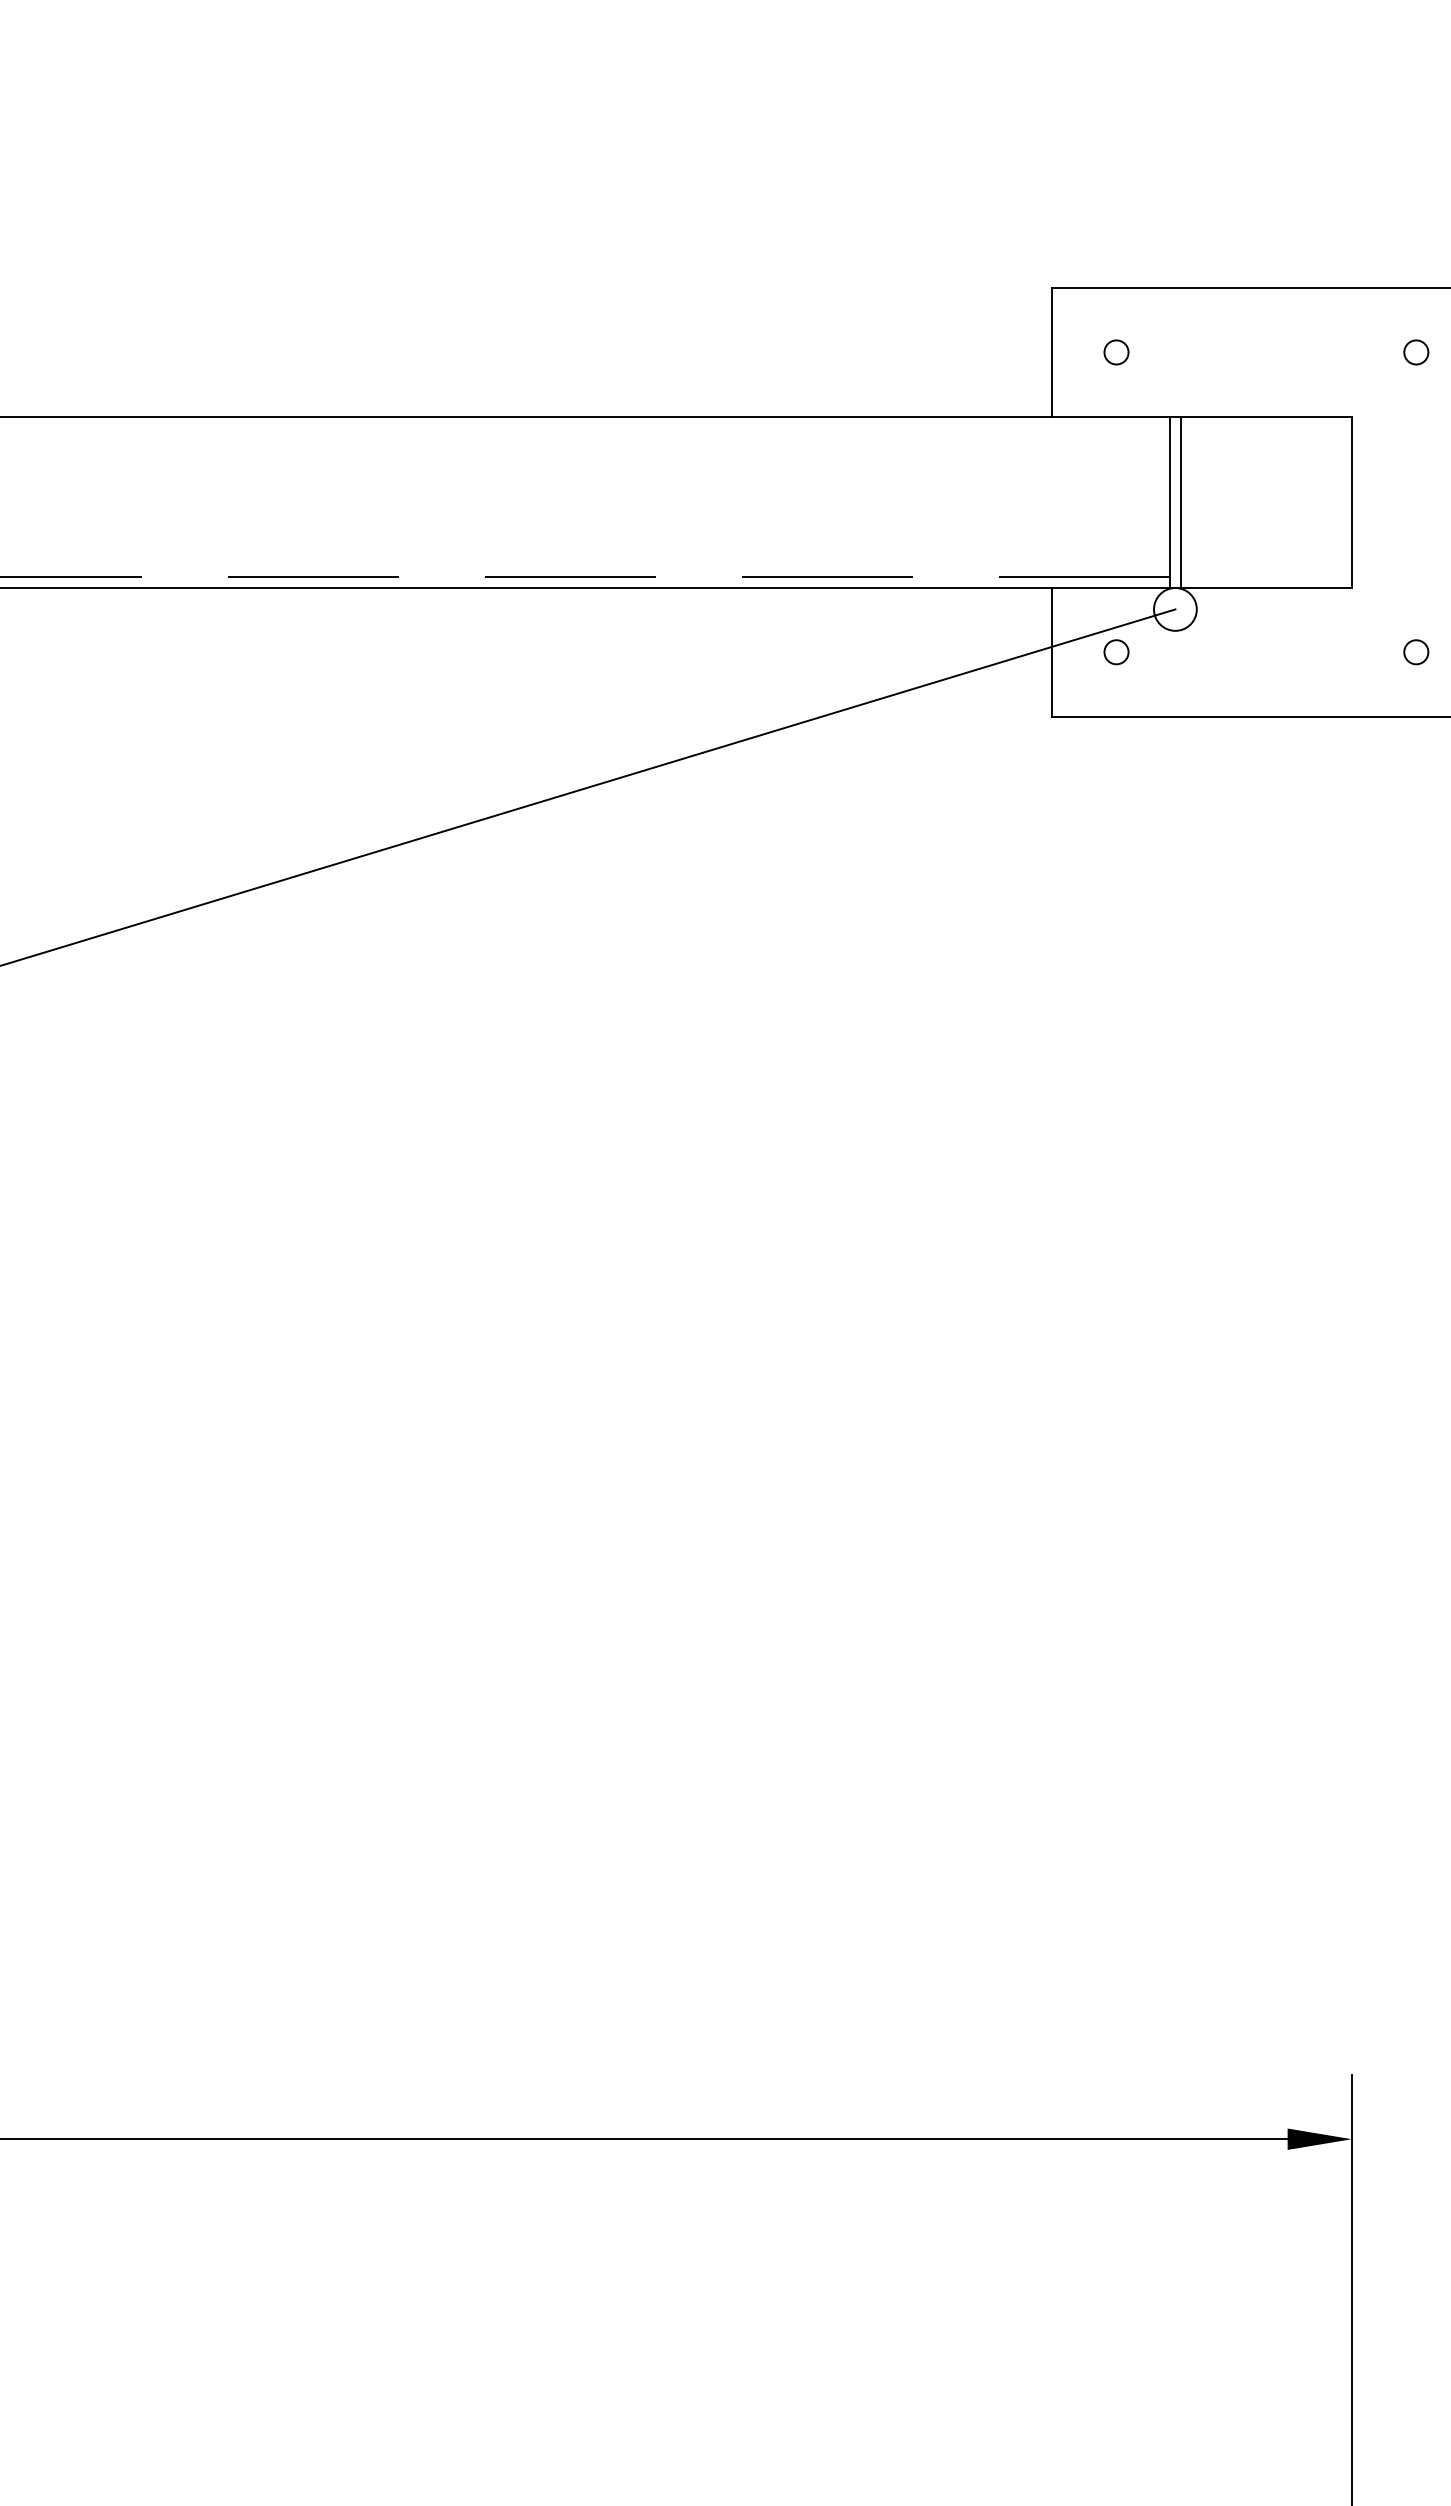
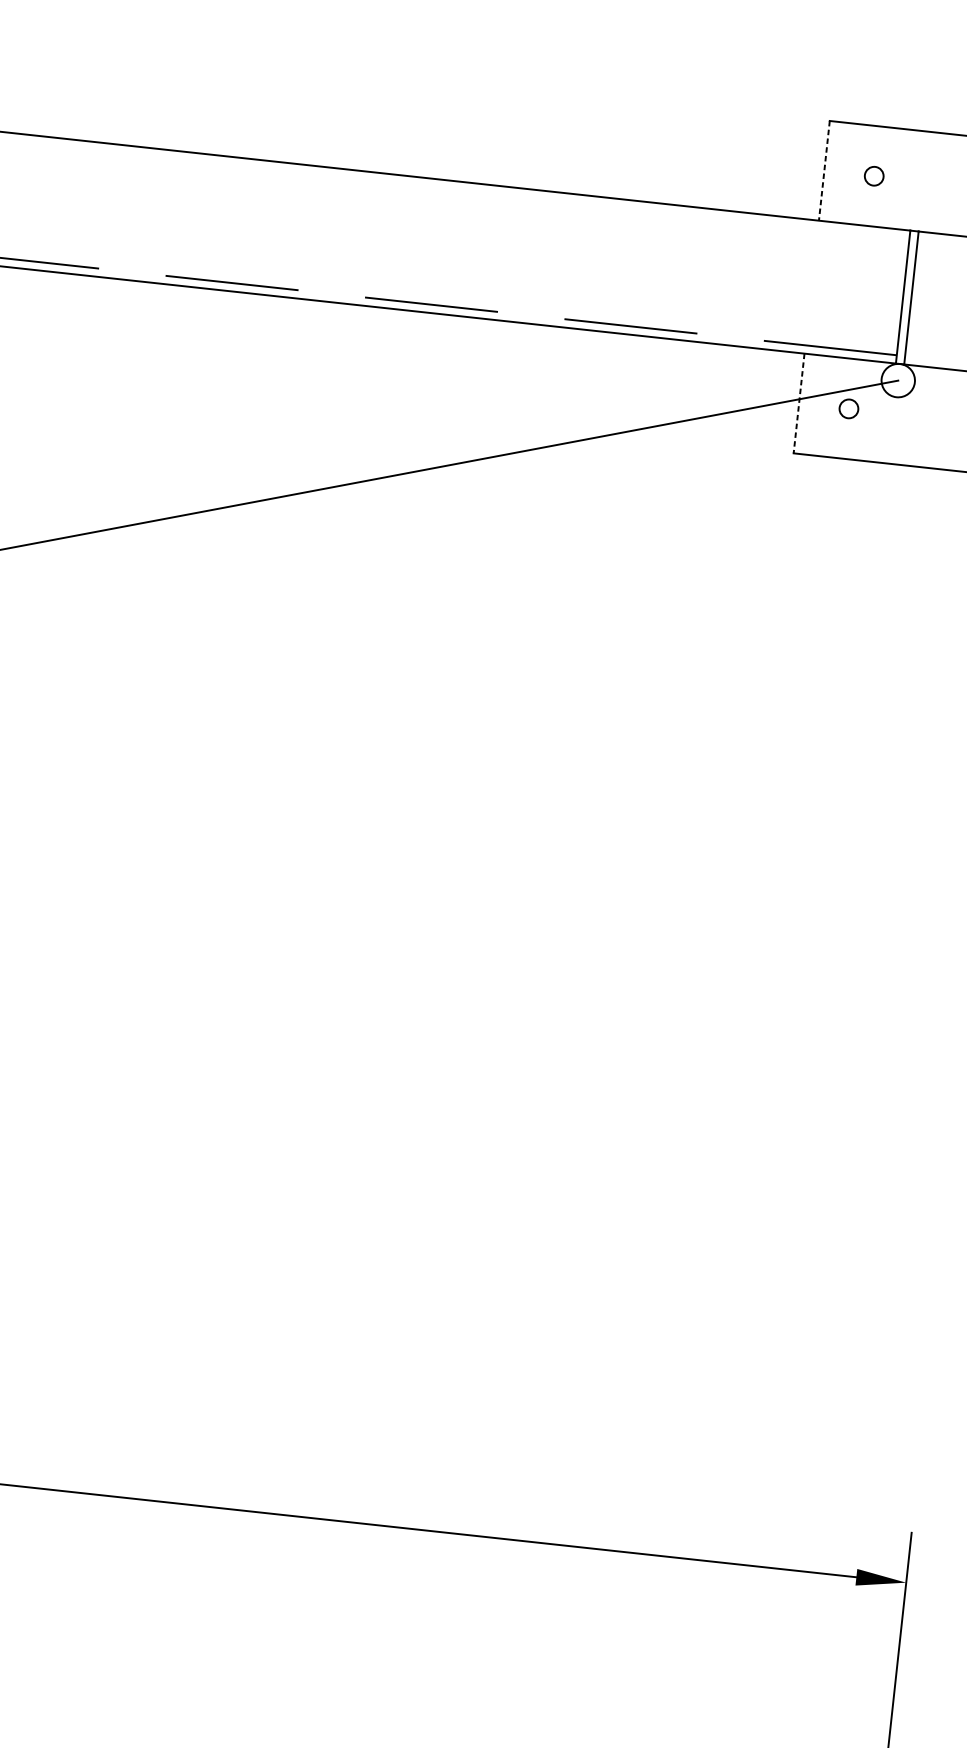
line: (1052, 352) -> (824, 170), solid -> dashed
line: (1052, 652) -> (799, 403), solid -> dashed

